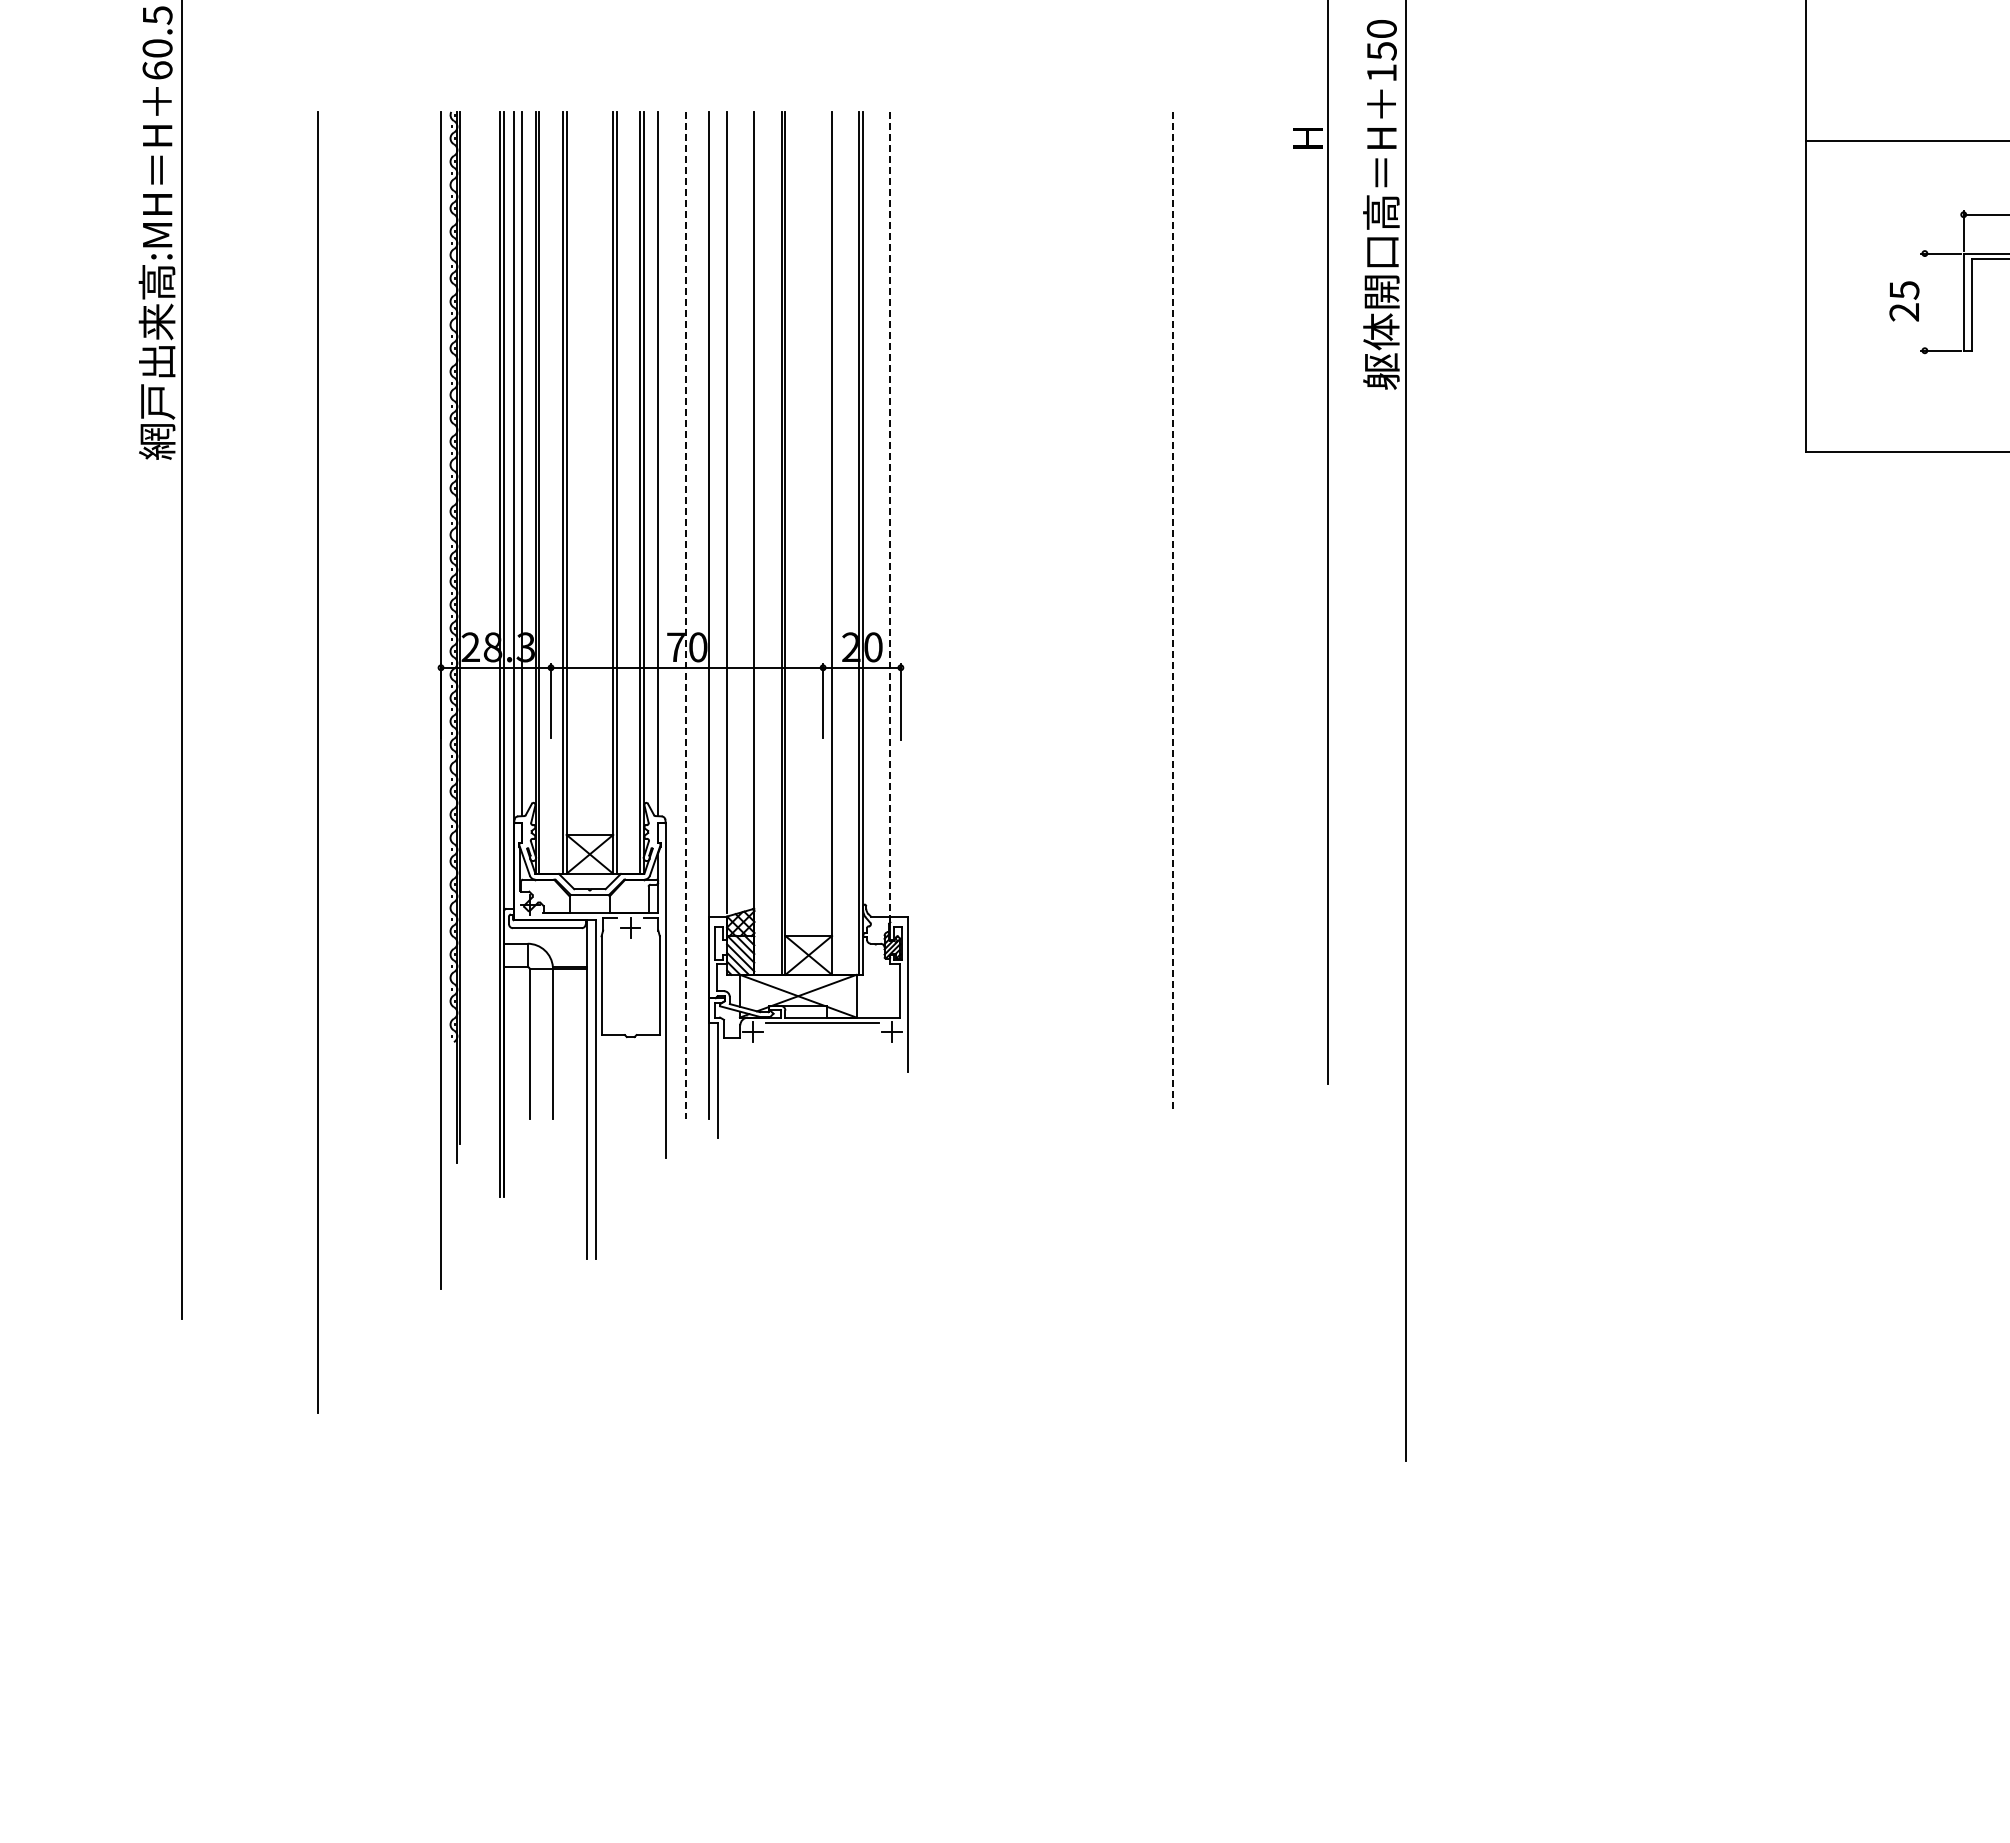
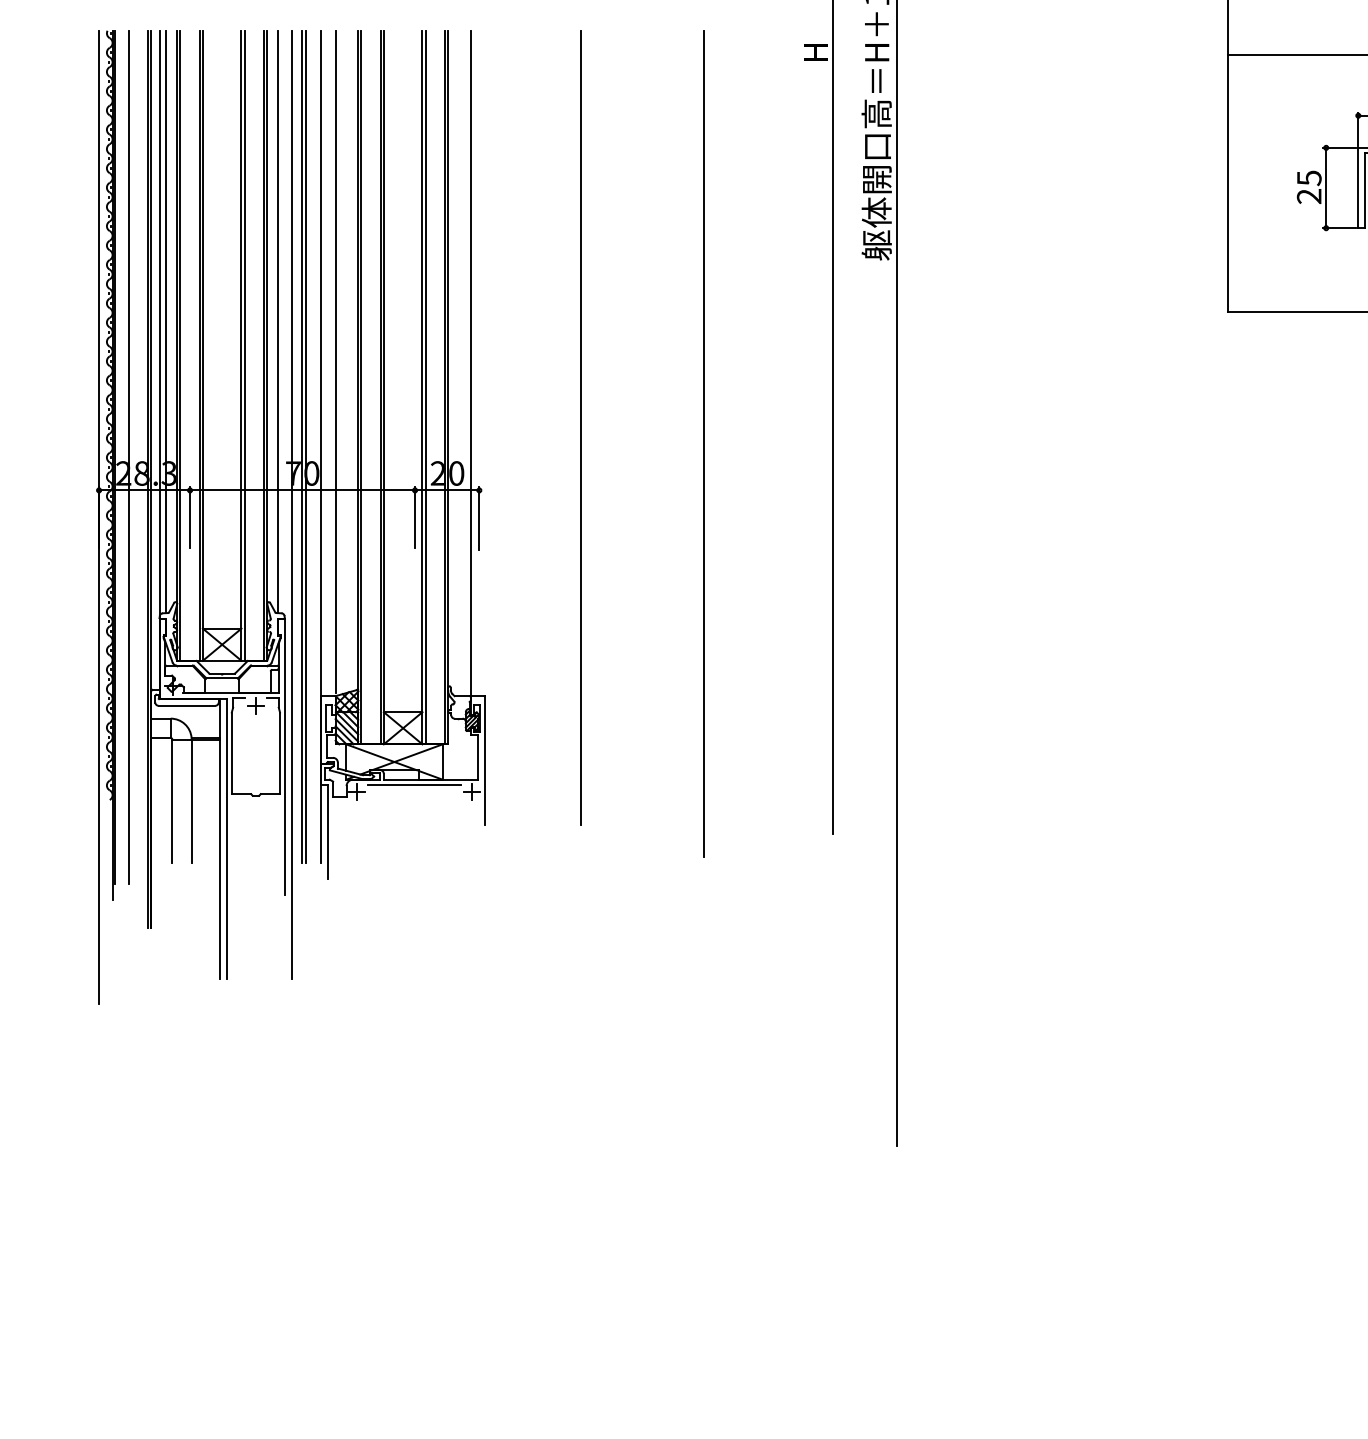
line: (1924, 301) -> (1325, 187), added
line: (890, 515) -> (470, 364), dashed -> solid
line: (758, 542) -> (361, 386), added
line: (835, 542) -> (425, 386), added
line: (1024, 591) -> (581, 427), added
line: (1172, 611) -> (703, 443), dashed -> solid
line: (691, 614) -> (306, 446), added
line: (685, 615) -> (301, 447), dashed -> solid
line: (476, 627) -> (128, 457), added
line: (674, 684) -> (292, 504), added

